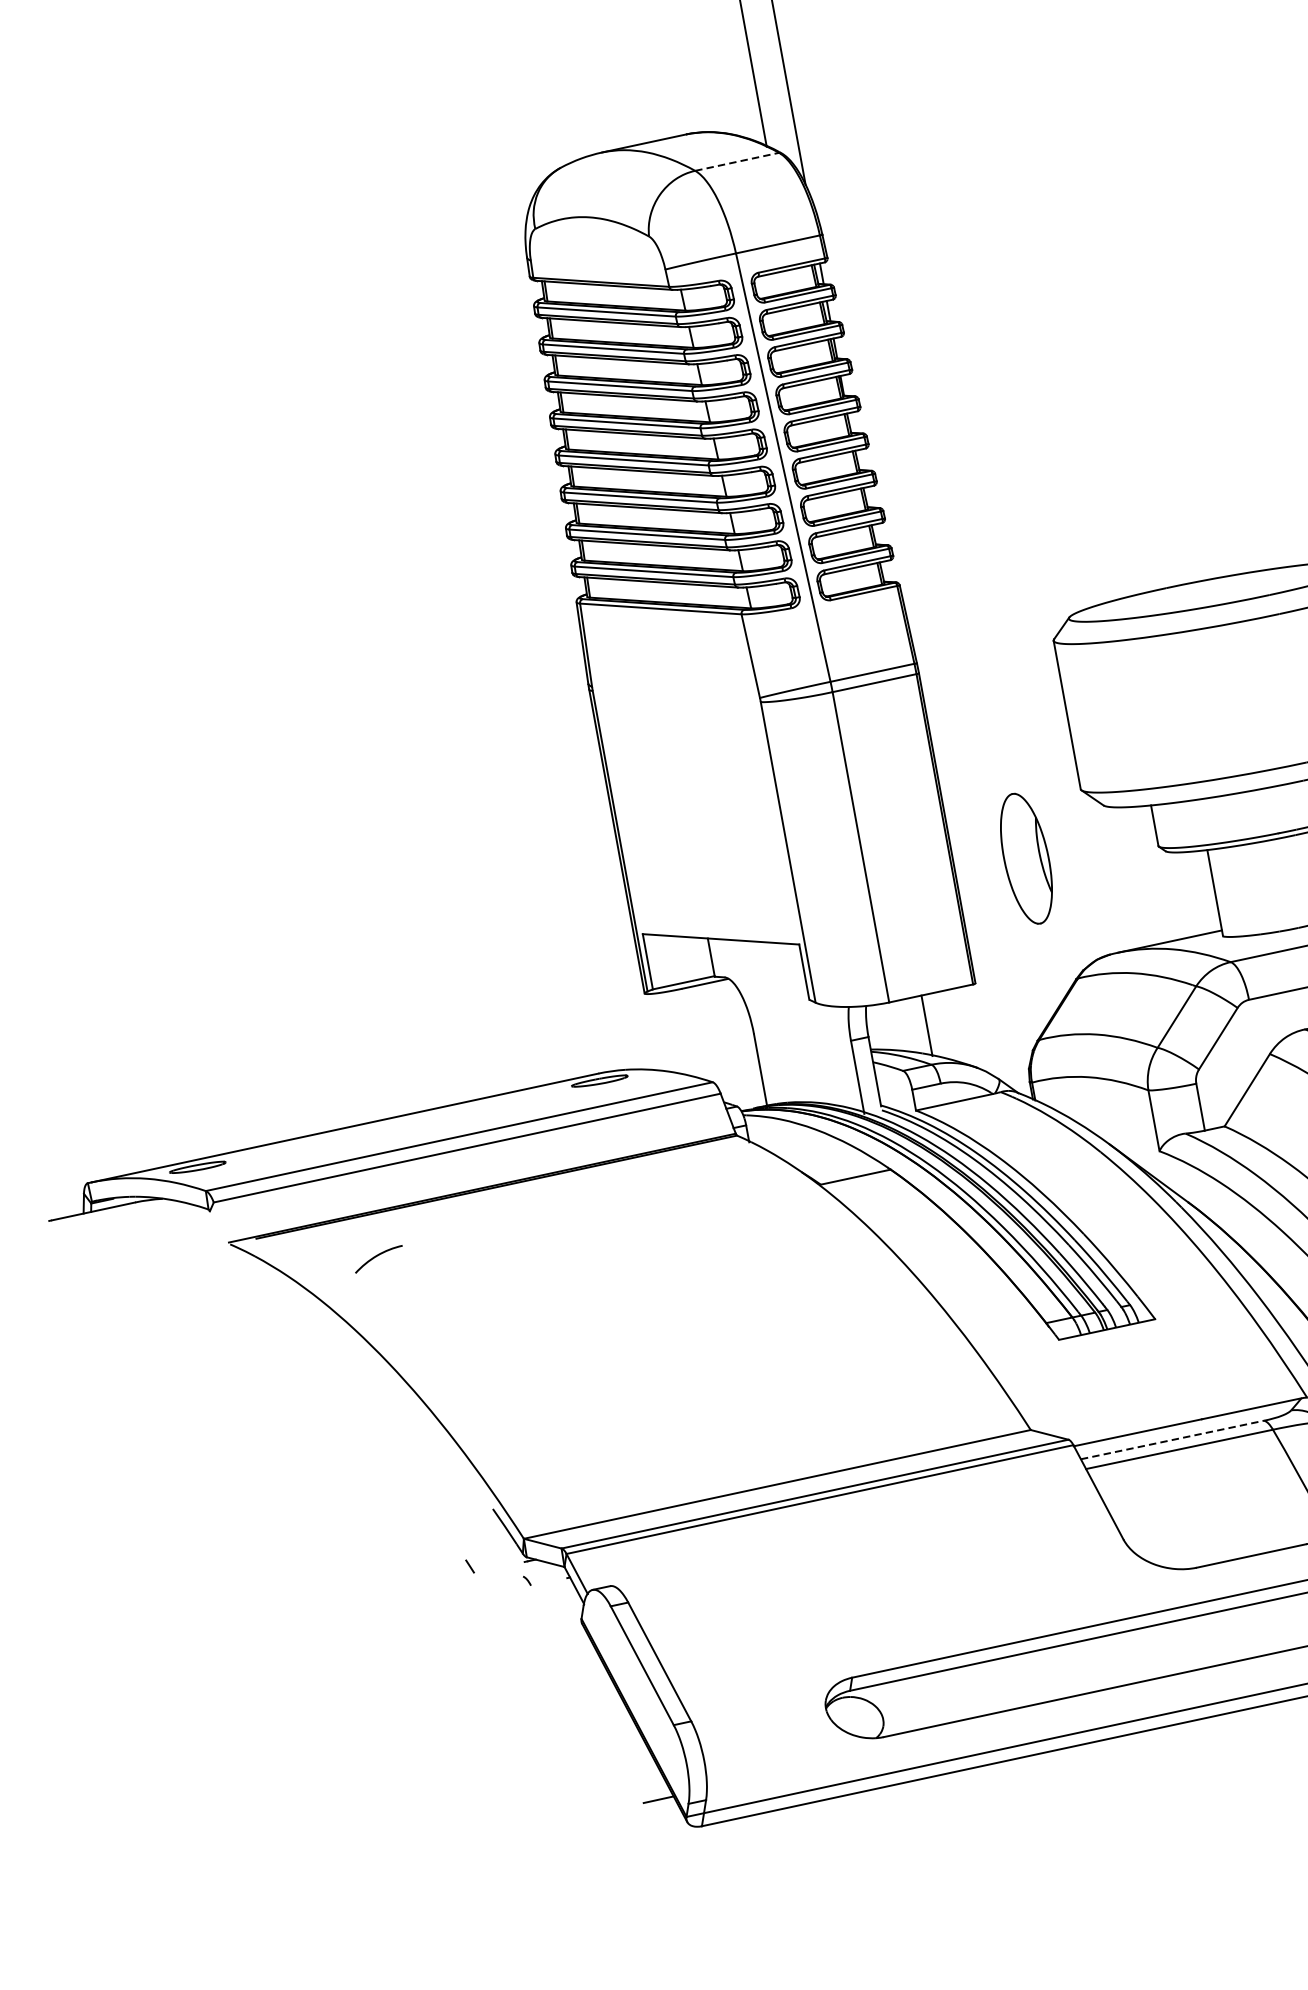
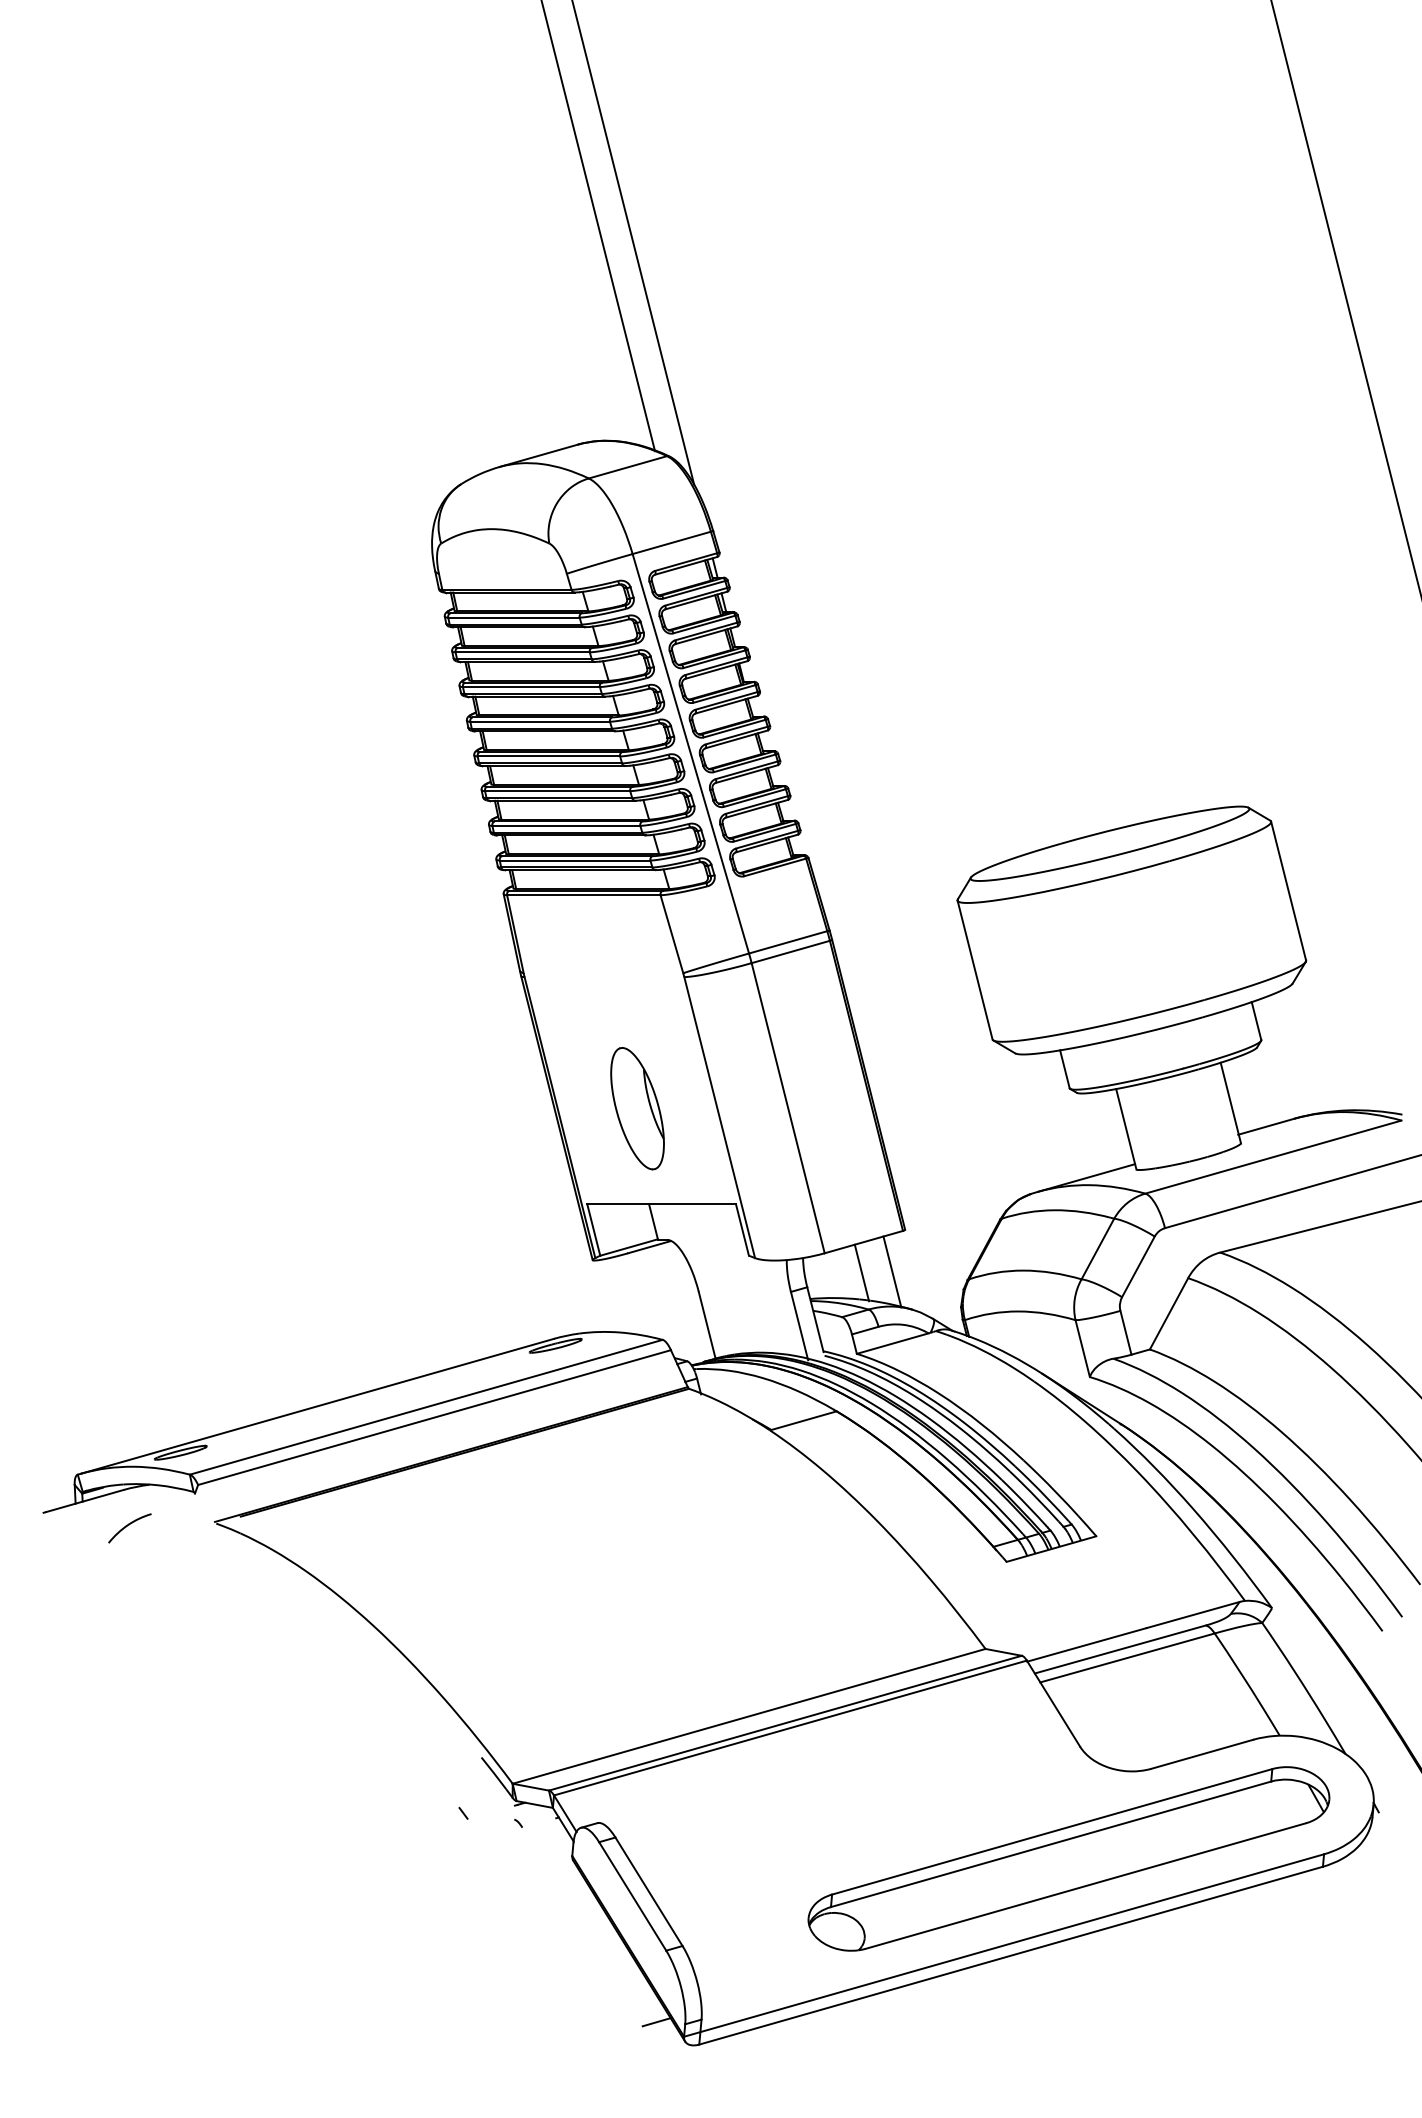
line: (736, 162) -> (627, 467), dashed -> solid
part: (1026, 858) -> (637, 1108), moved
line: (959, 1026) -> (892, 1271), added
curve: (376, 1257) -> (127, 1526), moved
line: (1172, 1440) -> (1120, 1649), dashed -> solid

